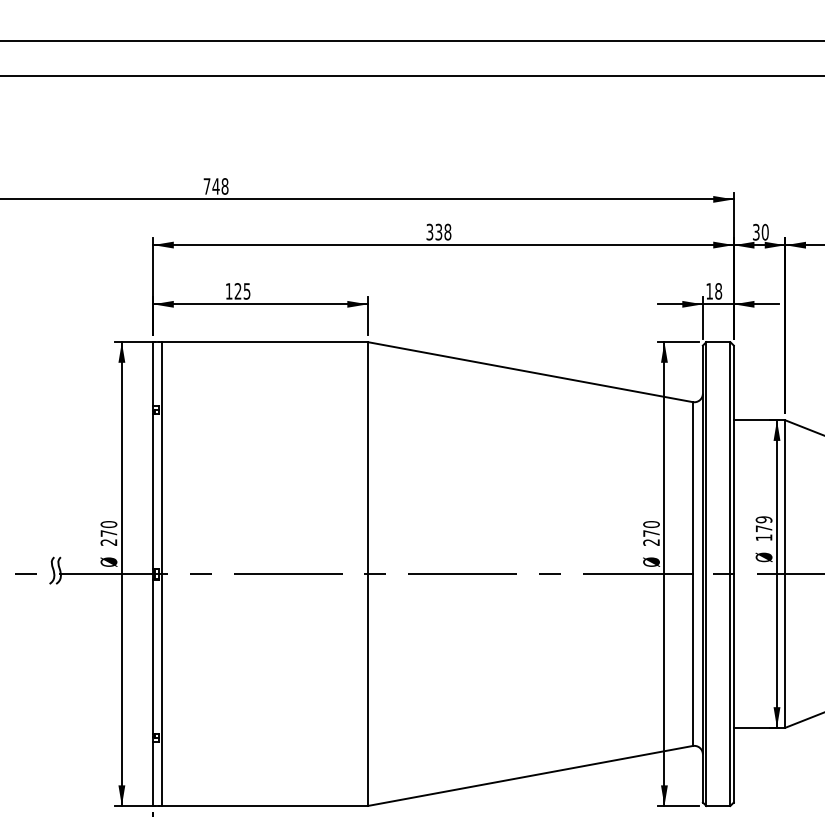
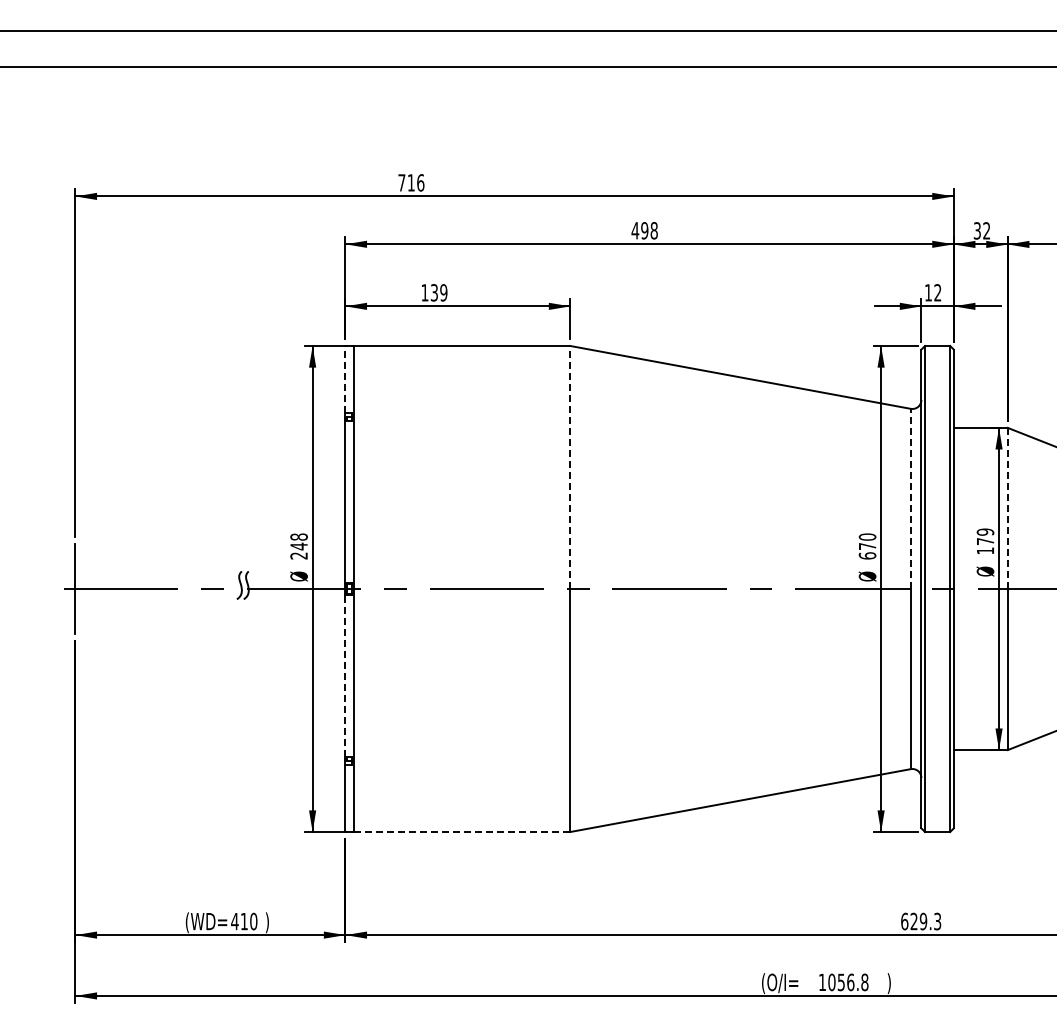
text: (220, 186) -> (415, 182), 748 -> 716
text: (433, 231) -> (639, 230), 338 -> 498
text: (765, 231) -> (986, 230), 30 -> 32
text: (242, 291) -> (439, 292), 125 -> 139
text: (718, 291) -> (937, 292), 18 -> 12
line: (153, 374) -> (345, 379), solid -> dashed
line: (367, 458) -> (570, 467), solid -> dashed
line: (692, 487) -> (910, 498), solid -> dashed
line: (785, 497) -> (1007, 508), solid -> dashed
text: (108, 528) -> (298, 541), 270 -> 248
text: (651, 542) -> (867, 555), 270 -> 670
line: (153, 656) -> (345, 675), solid -> dashed
line: (264, 805) -> (462, 831), solid -> dashed

